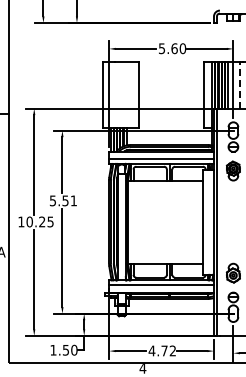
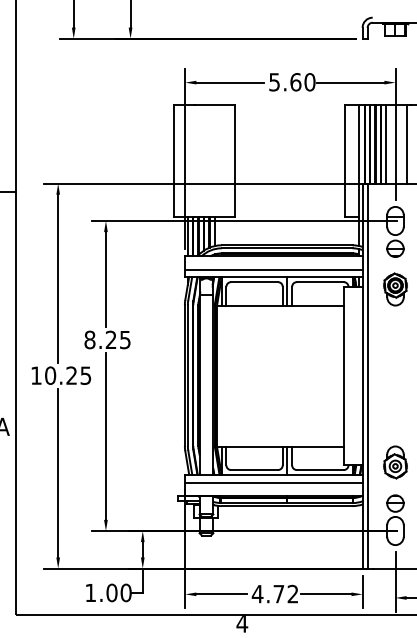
line: (239, 84) -> (405, 142), dashed -> solid
text: (62, 200) -> (106, 339), 5.51 -> 8.25
text: (65, 349) -> (111, 591), 1.50 -> 1.00

